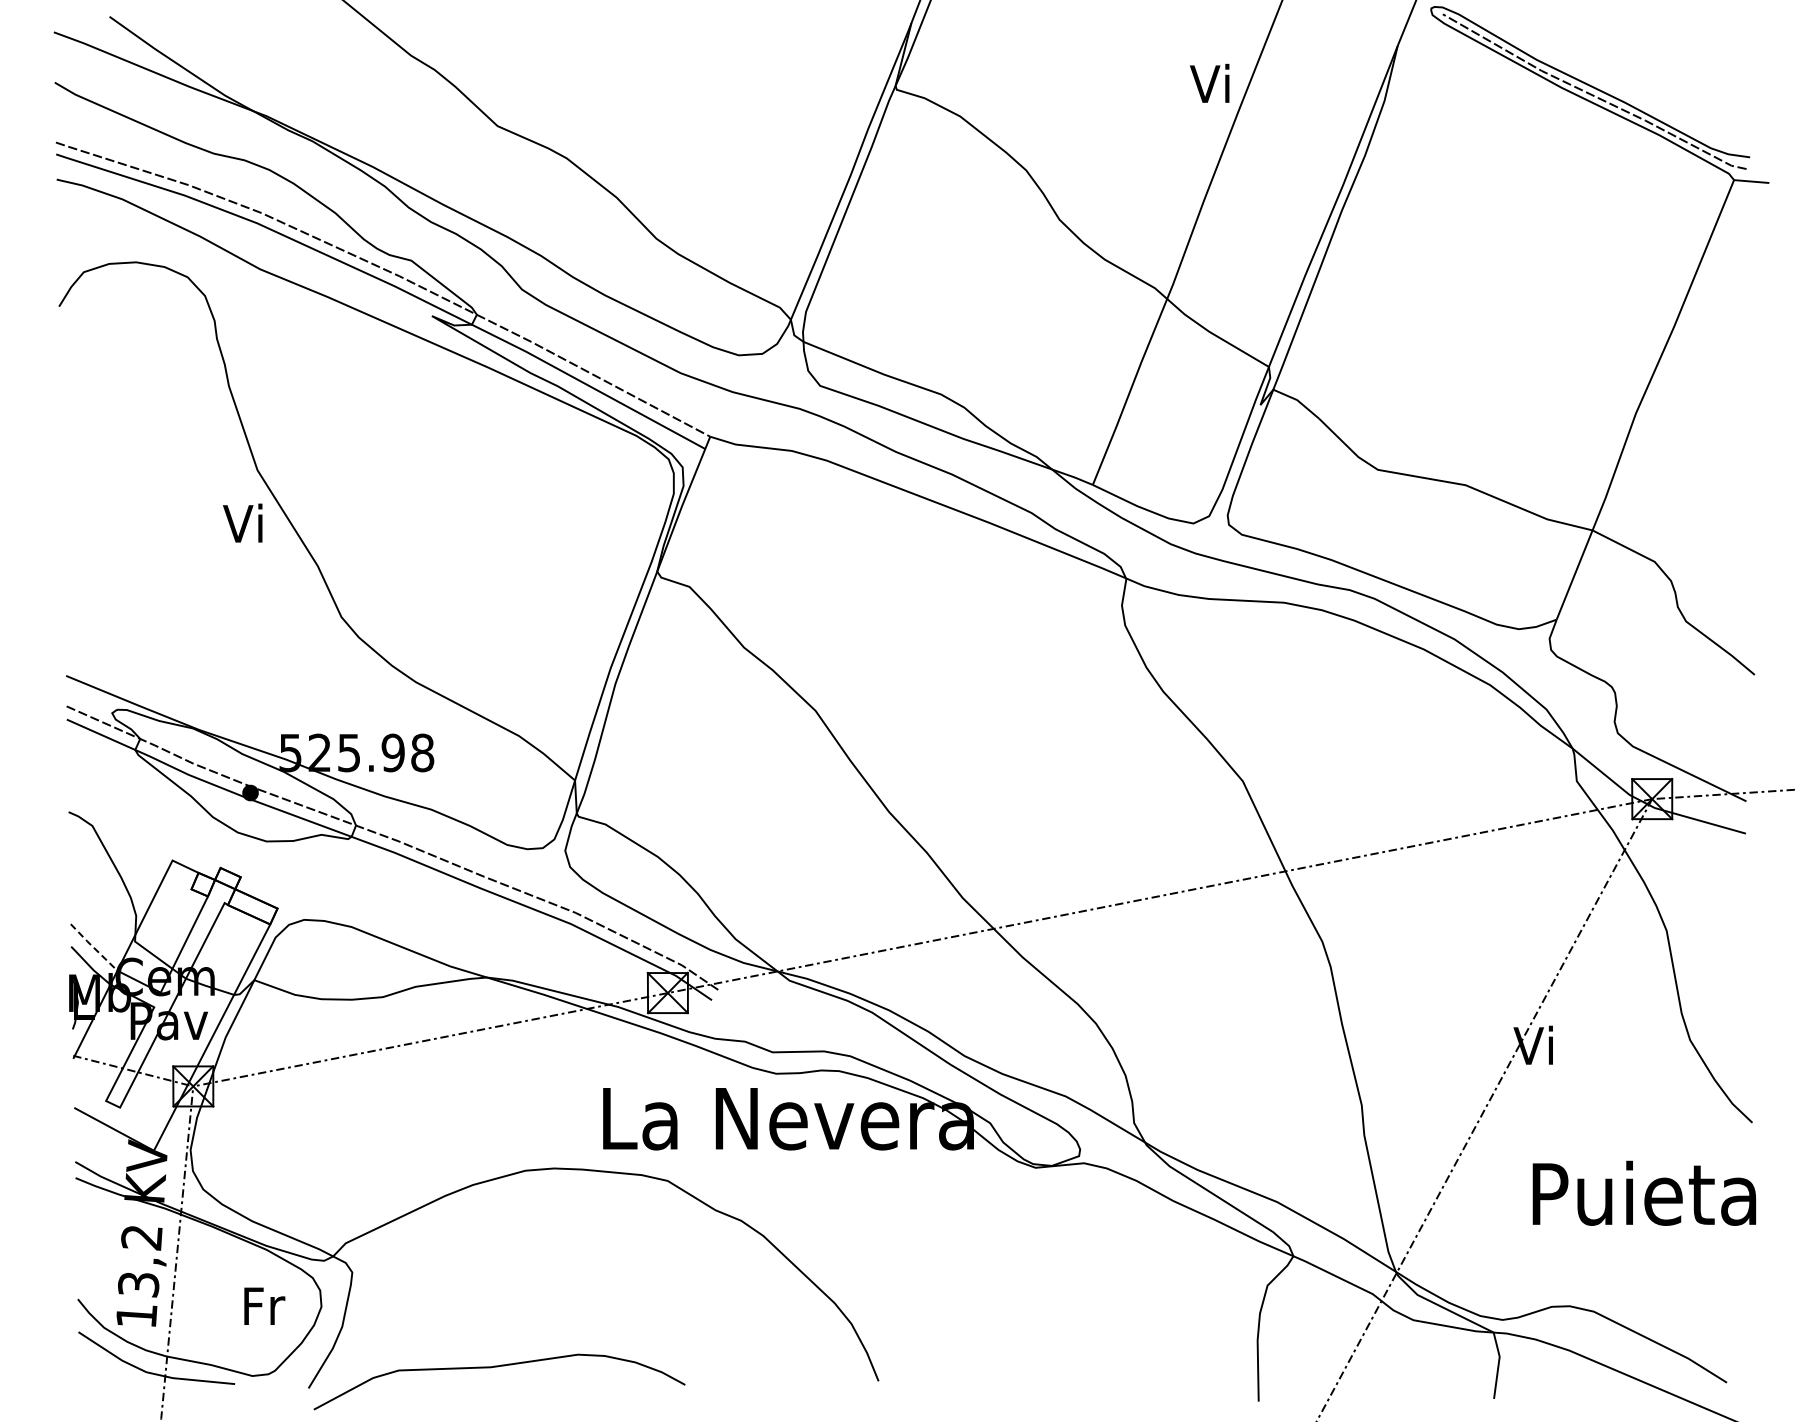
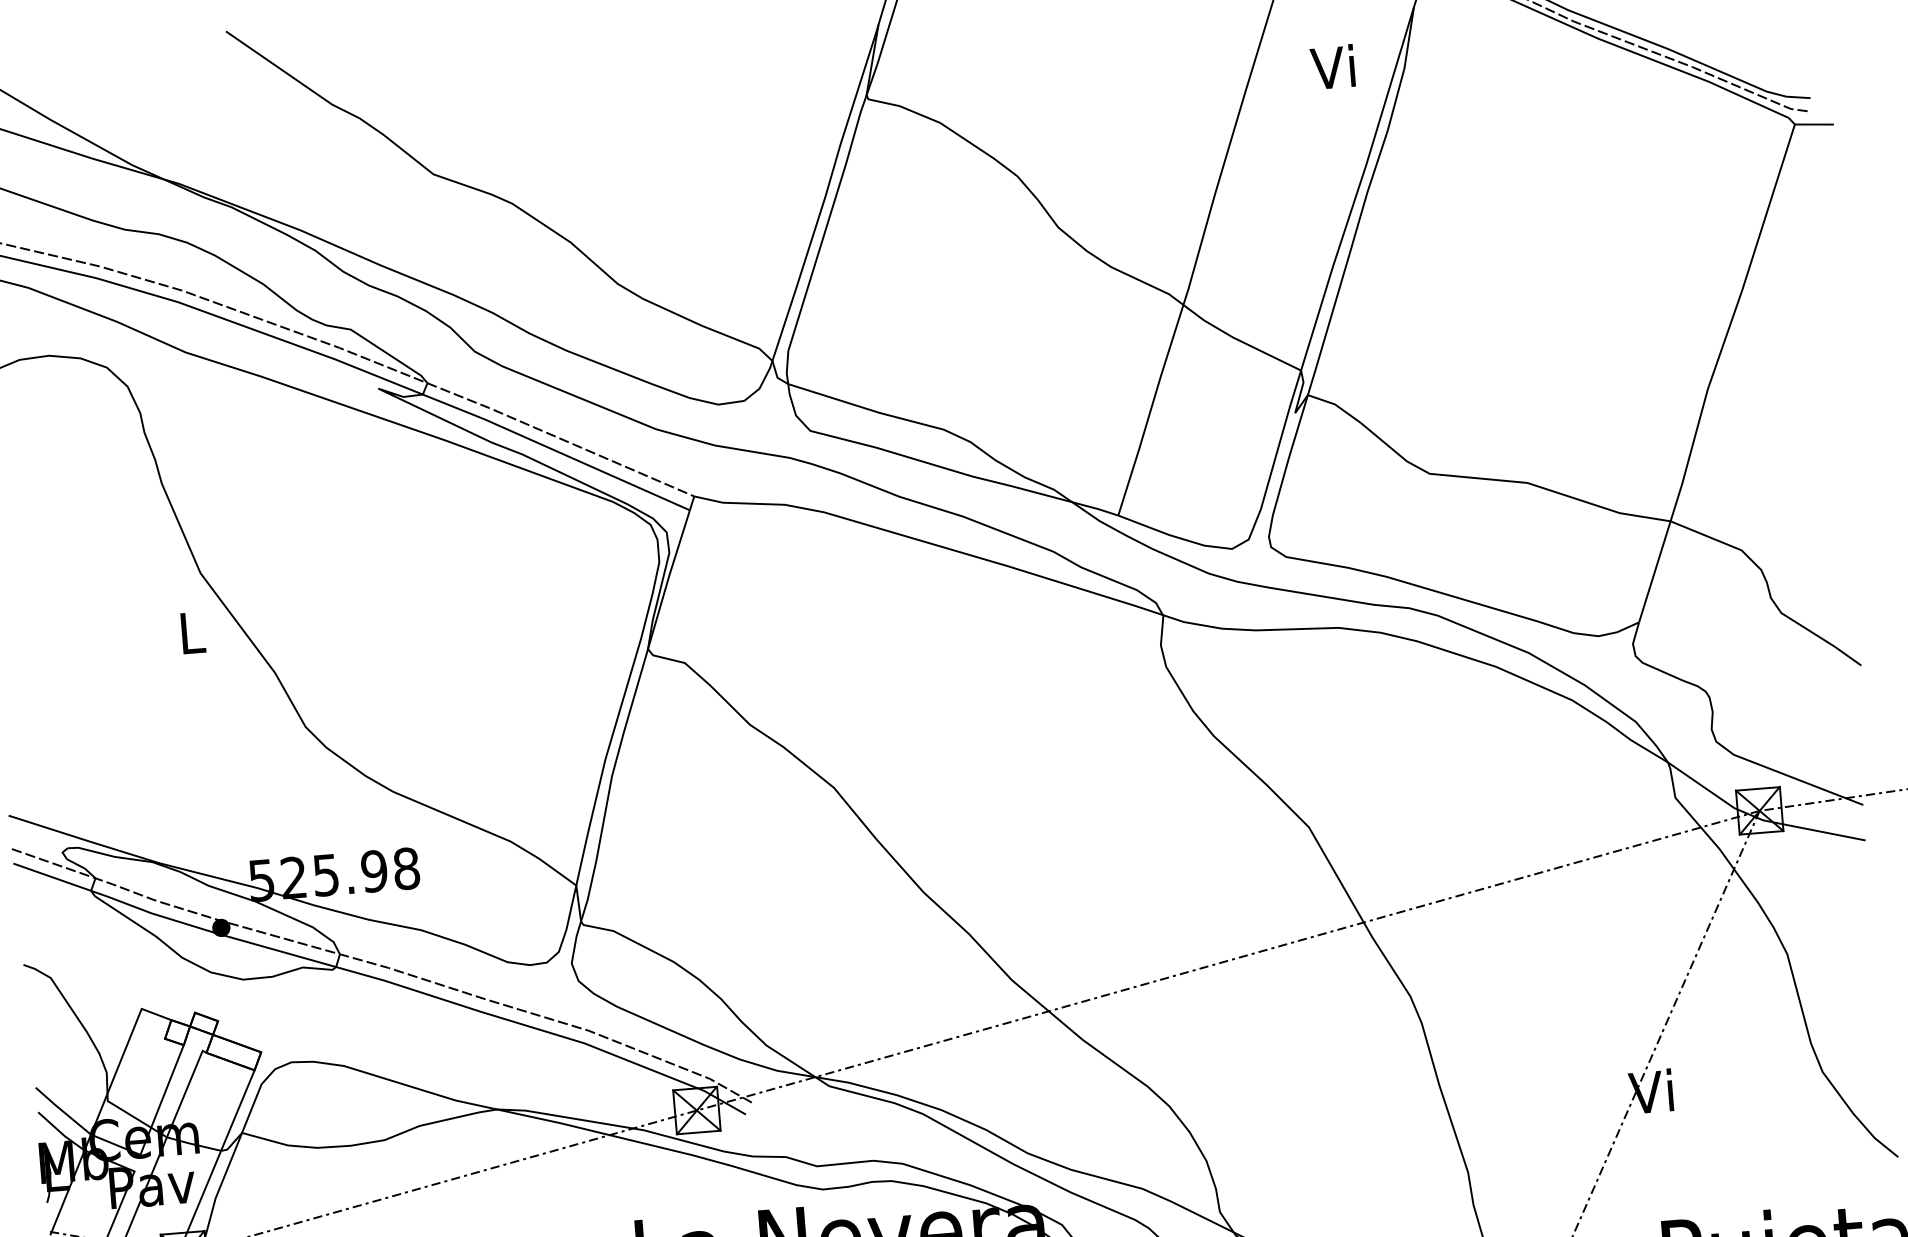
text: (1209, 82) -> (1332, 66), moved
text: (242, 522) -> (188, 631), Vi -> L
line: (93, 947) -> (62, 1111), dashed -> solid

